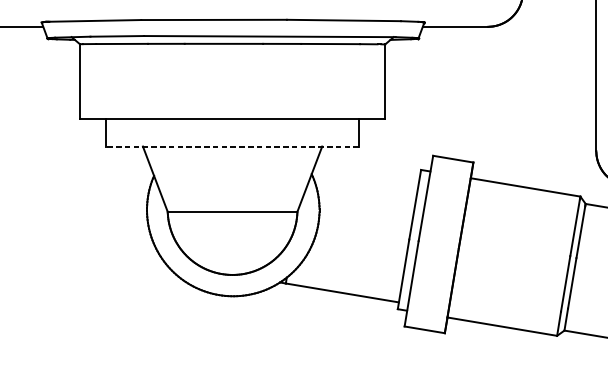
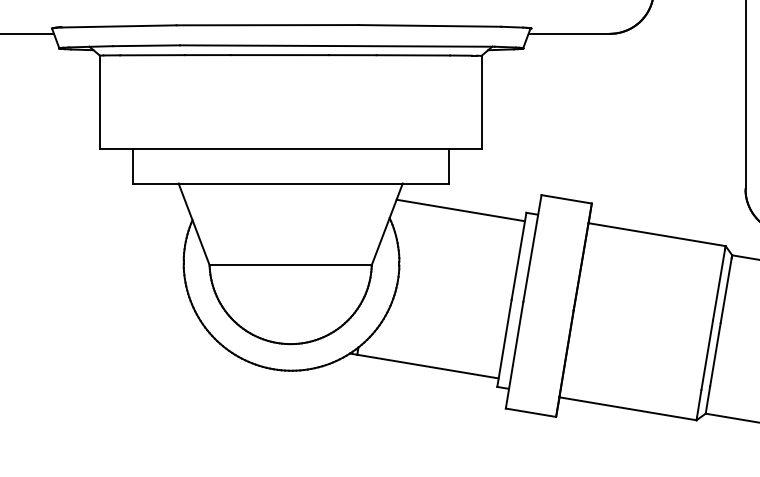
line: (232, 146) -> (290, 183), dashed -> solid
line: (368, 168) -> (460, 210), added

